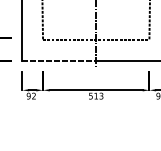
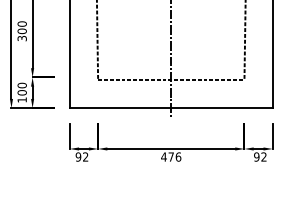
line: (59, 60) -> (120, 108), dashed -> solid
text: (96, 95) -> (171, 156), 513 -> 476

